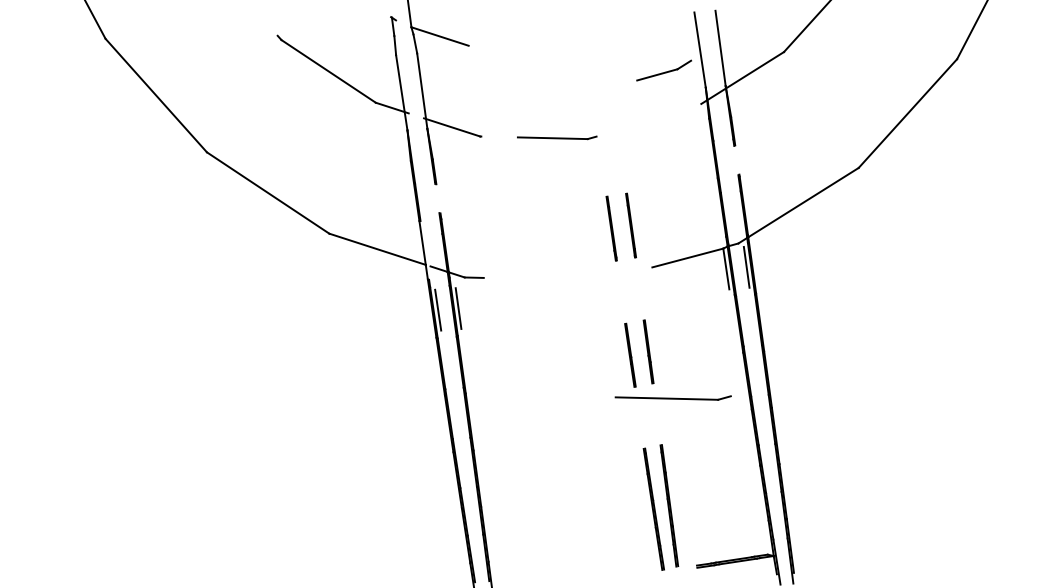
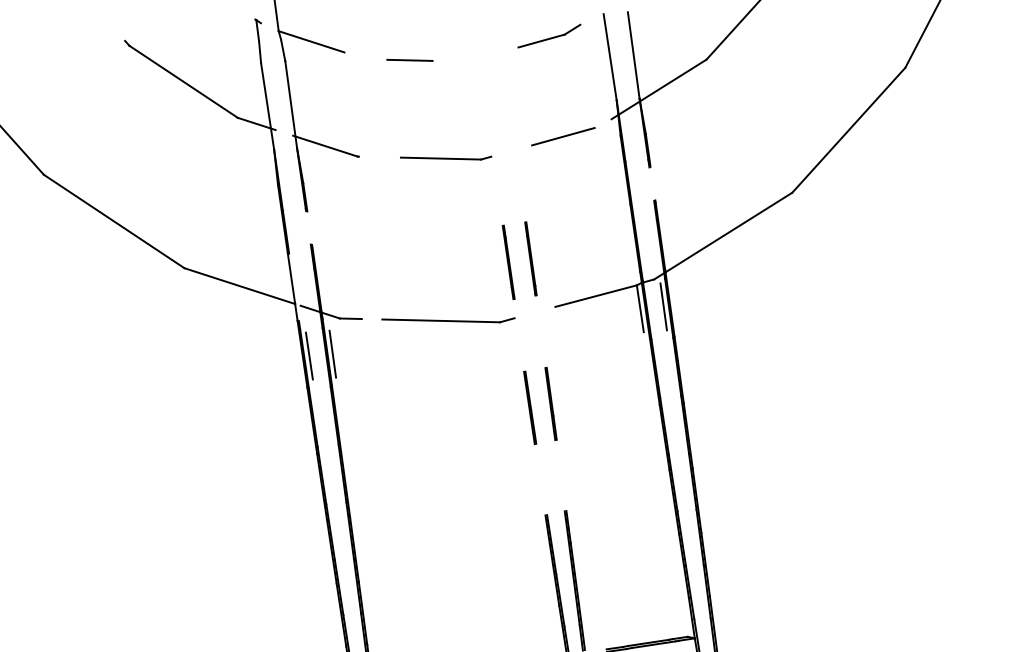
line: (525, 52) -> (409, 60), added
part: (663, 70) -> (548, 36), moved
line: (659, 118) -> (563, 135), added
part: (672, 397) -> (447, 319), moved

